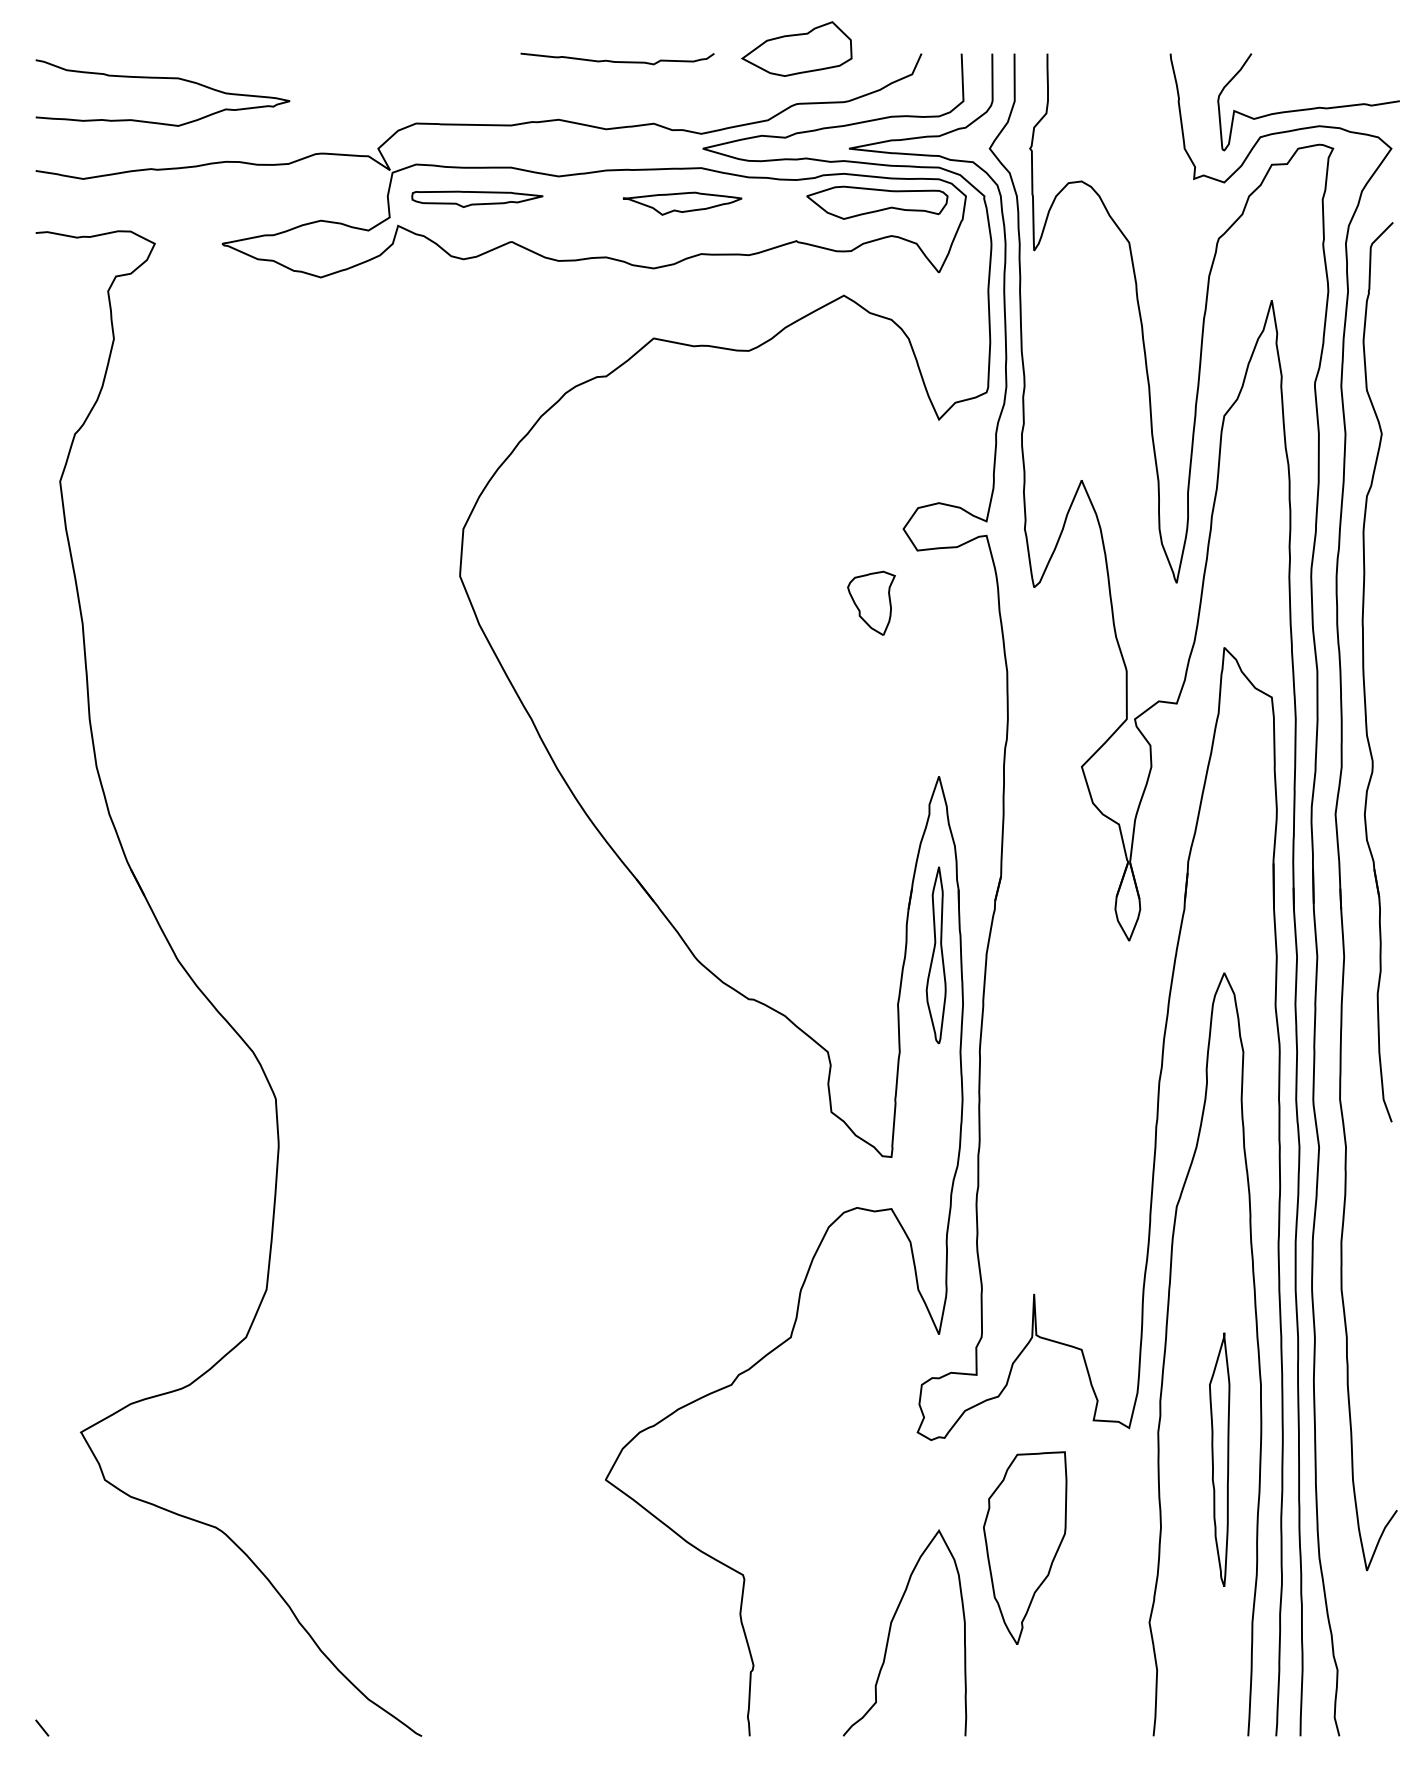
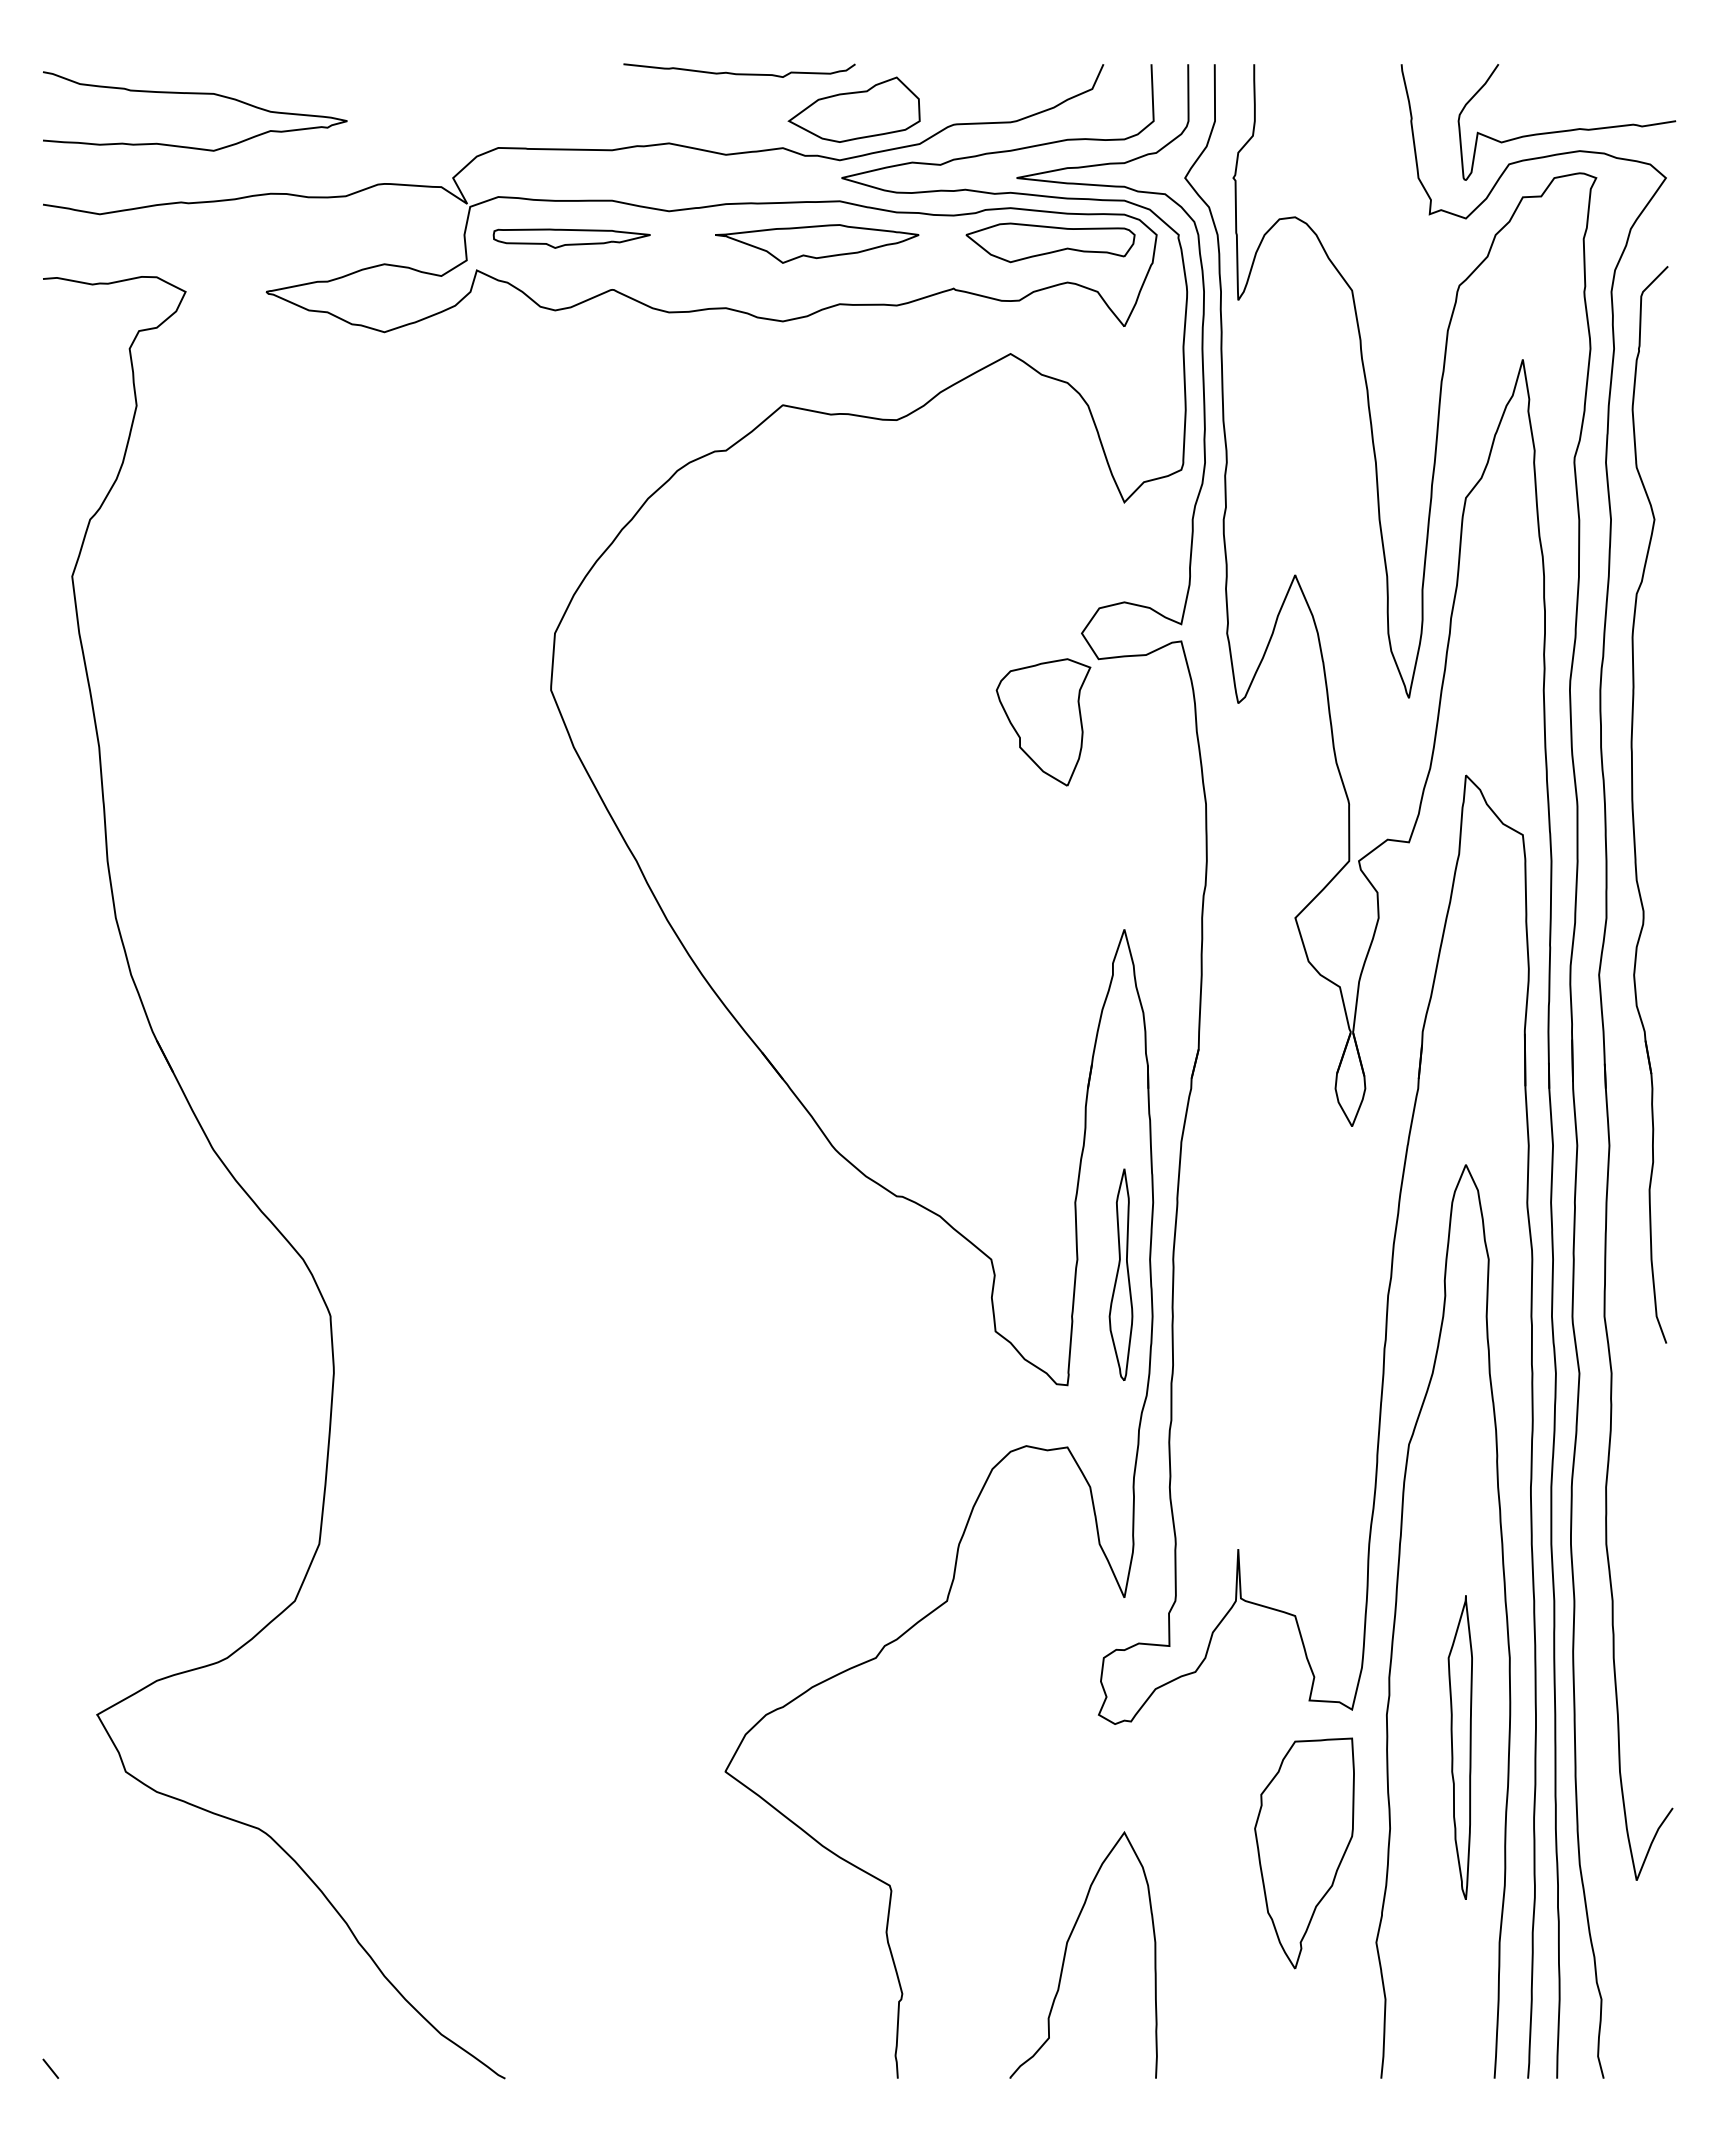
part: (796, 48) -> (853, 109), moved
part: (682, 203) -> (817, 243), size x1.43
part: (871, 603) -> (1043, 722), size x1.67
part: (935, 955) -> (1120, 1274), moved
part: (1025, 1548) -> (1304, 1853), moved

